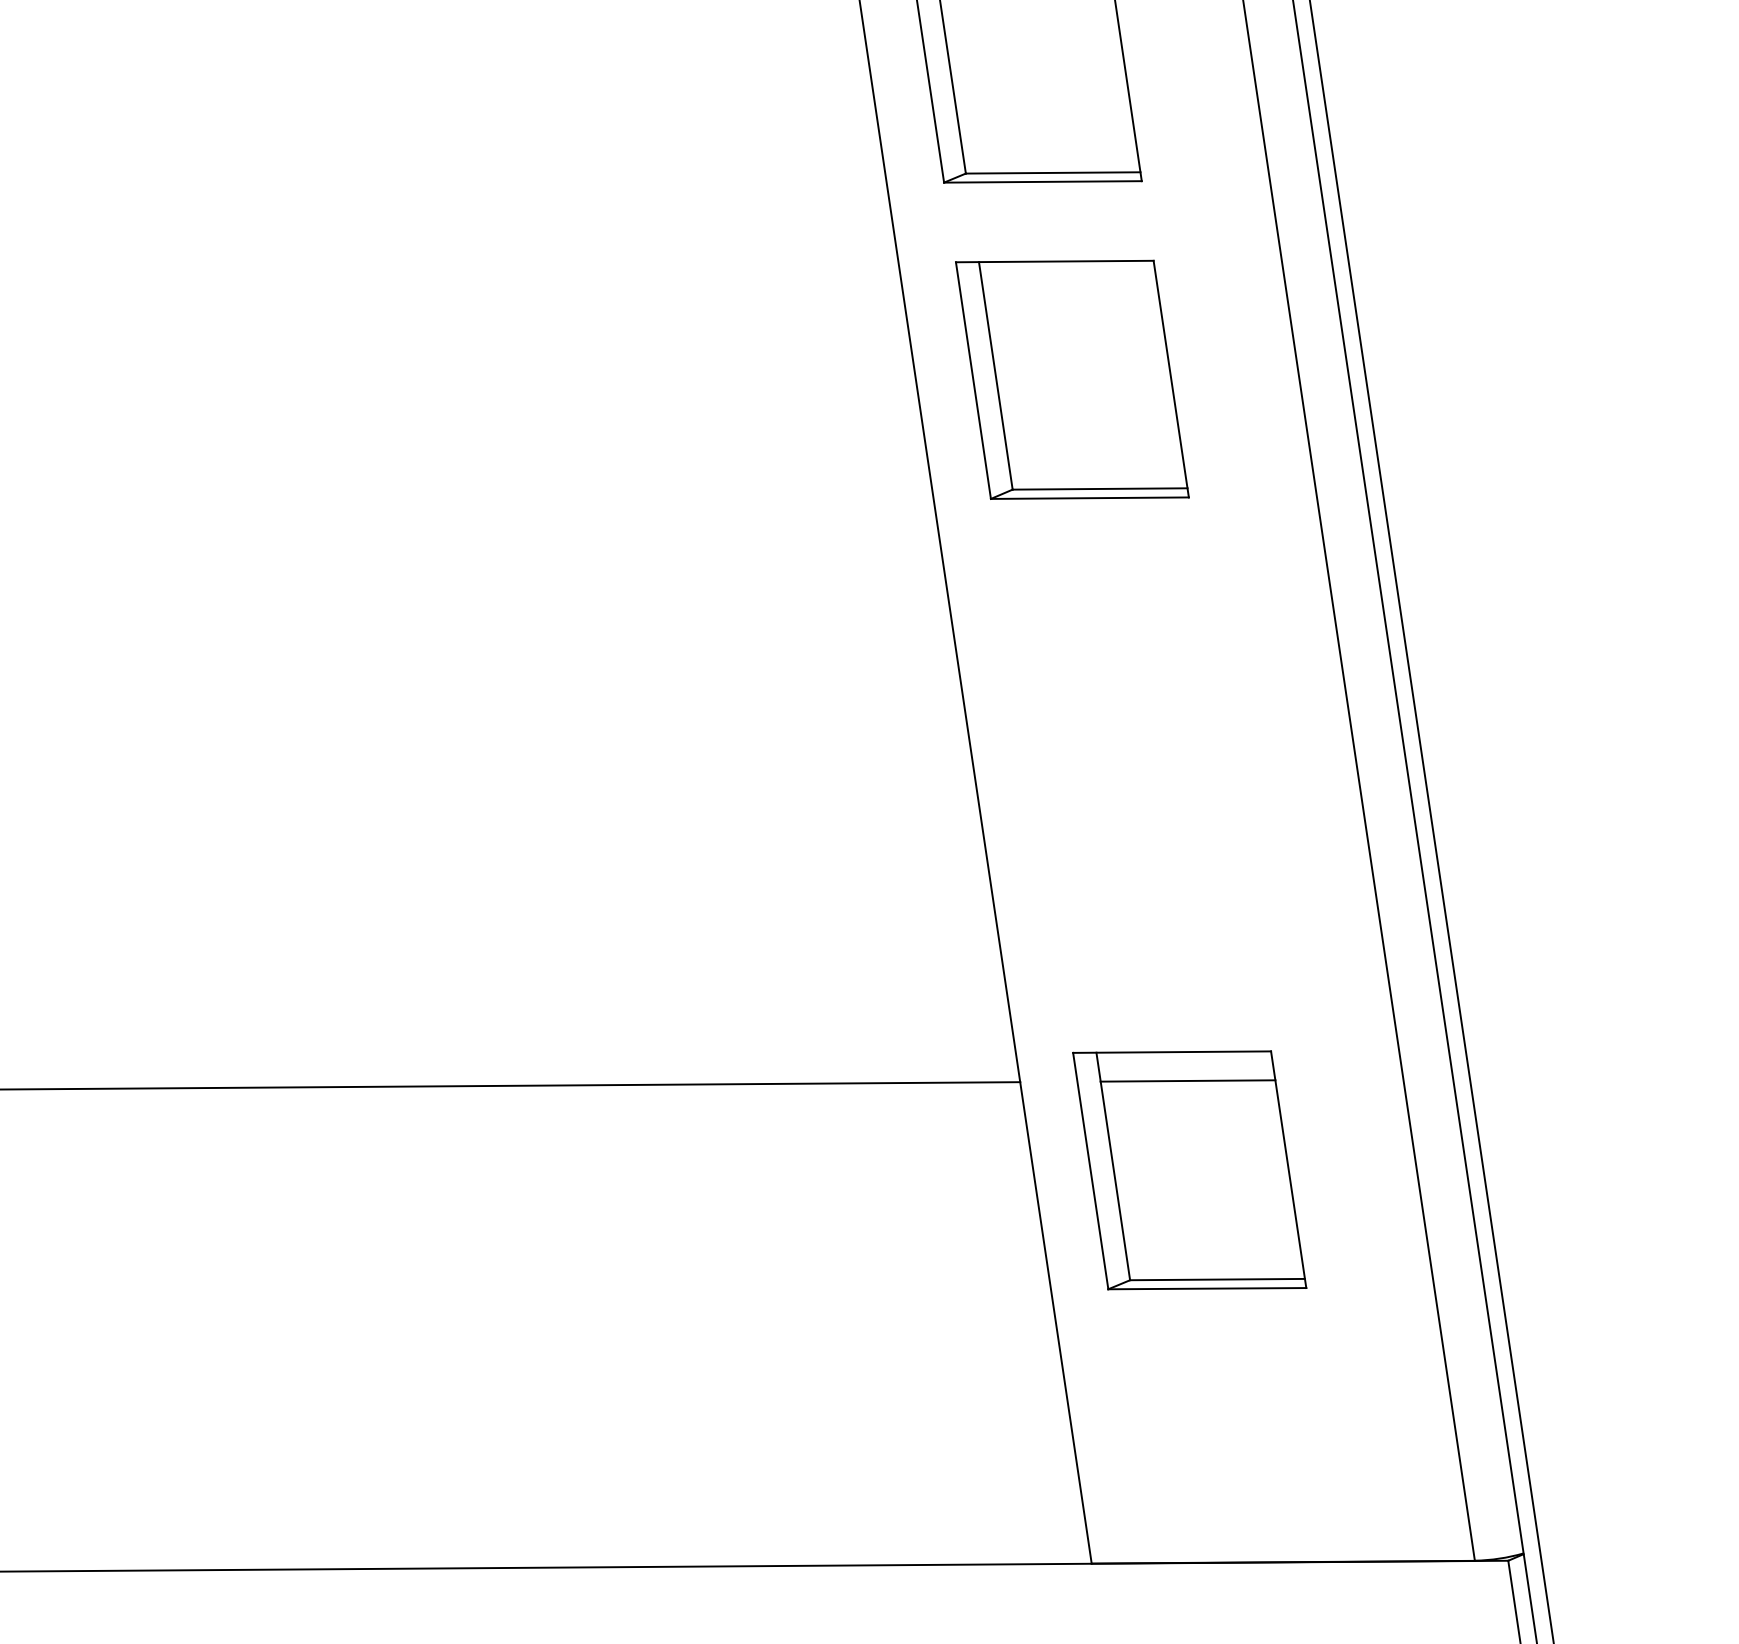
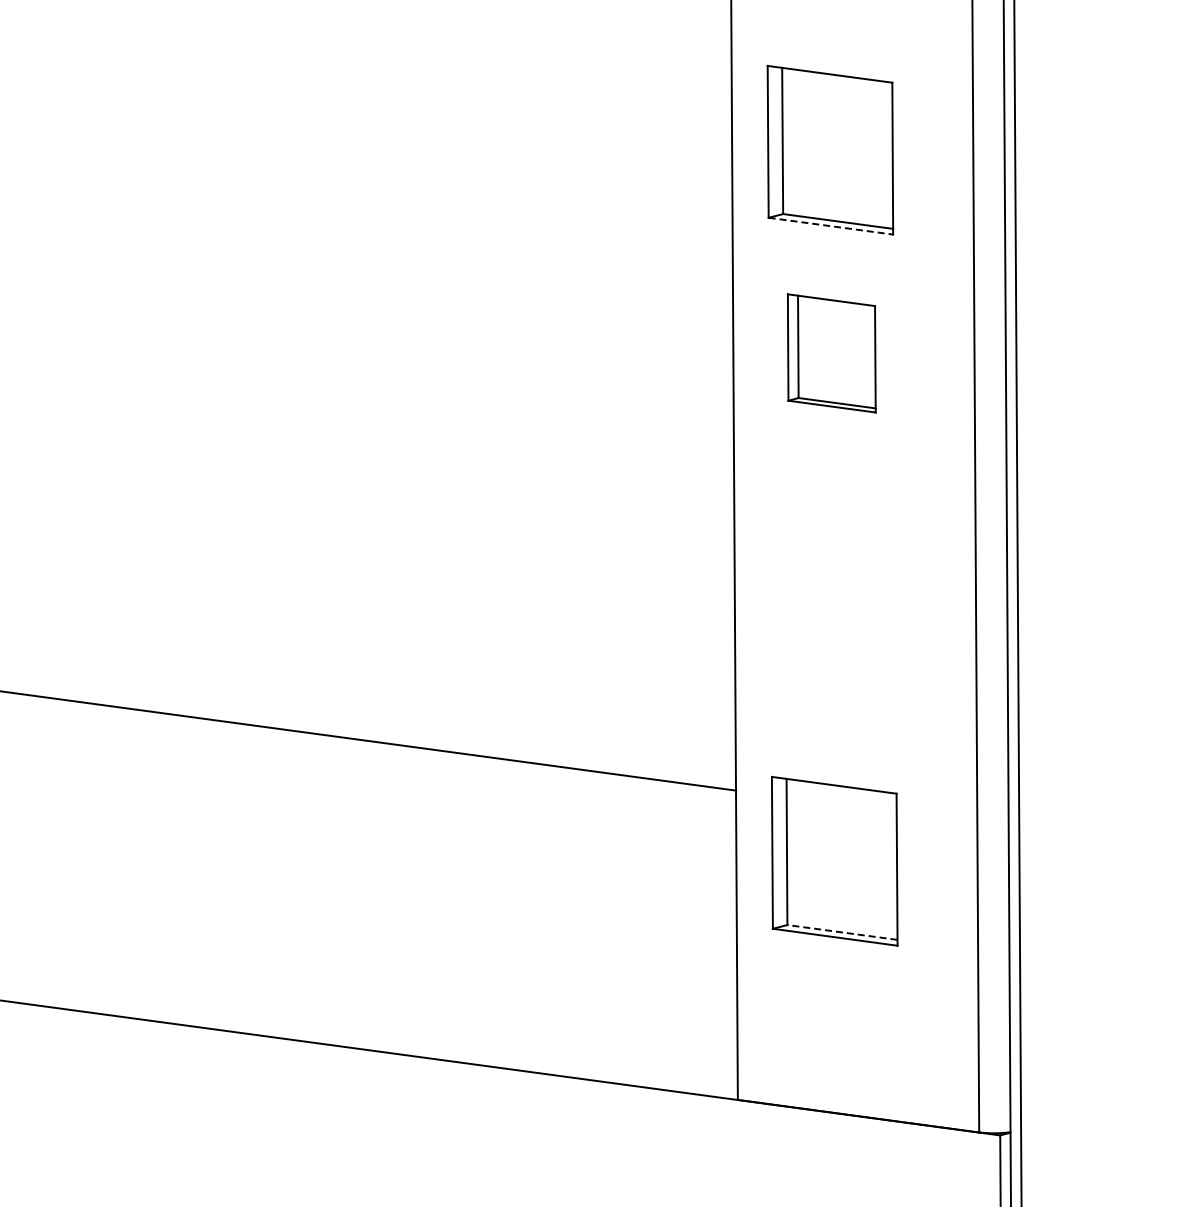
line: (1042, 182) -> (830, 226), solid -> dashed
part: (1072, 380) -> (831, 353), size x0.7
line: (1187, 1080) -> (841, 804), removed
line: (1216, 1279) -> (841, 932), solid -> dashed

